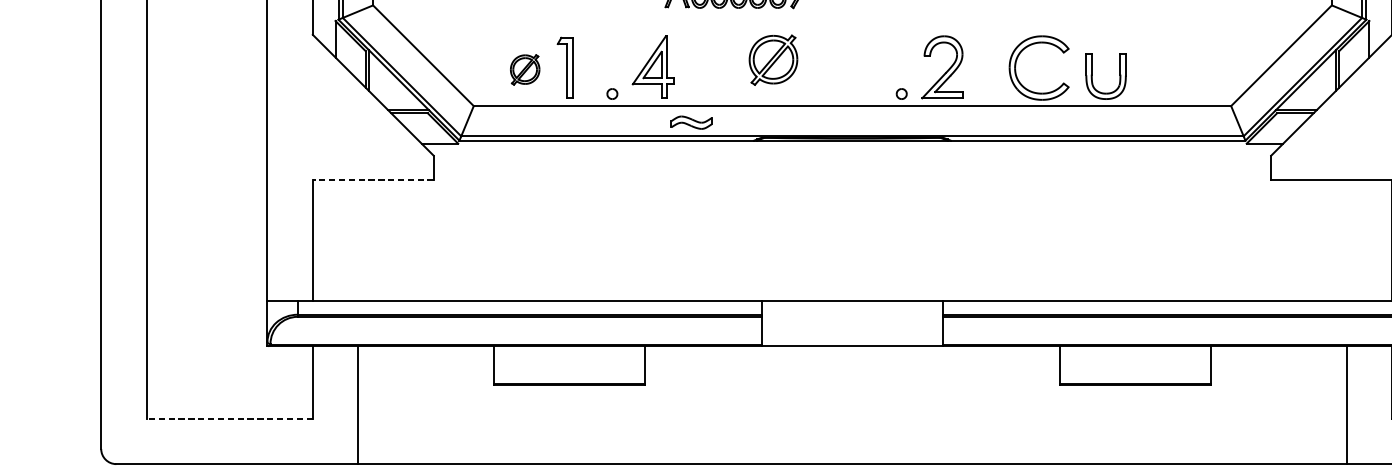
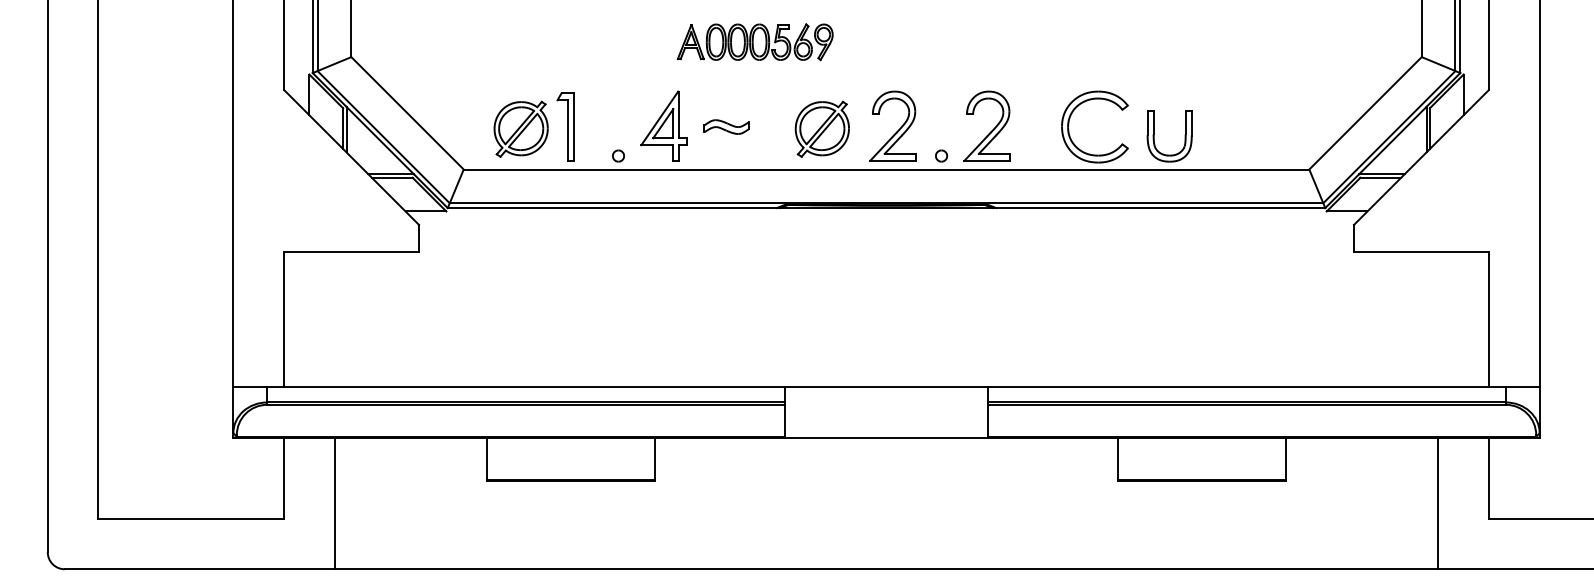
part: (772, 59) -> (821, 128), moved
part: (524, 69) -> (520, 128), size x1.67
part: (862, 71) -> (897, 130), added
part: (691, 122) -> (726, 126), moved
line: (373, 179) -> (351, 251), dashed -> solid
line: (229, 418) -> (191, 518), dashed -> solid

